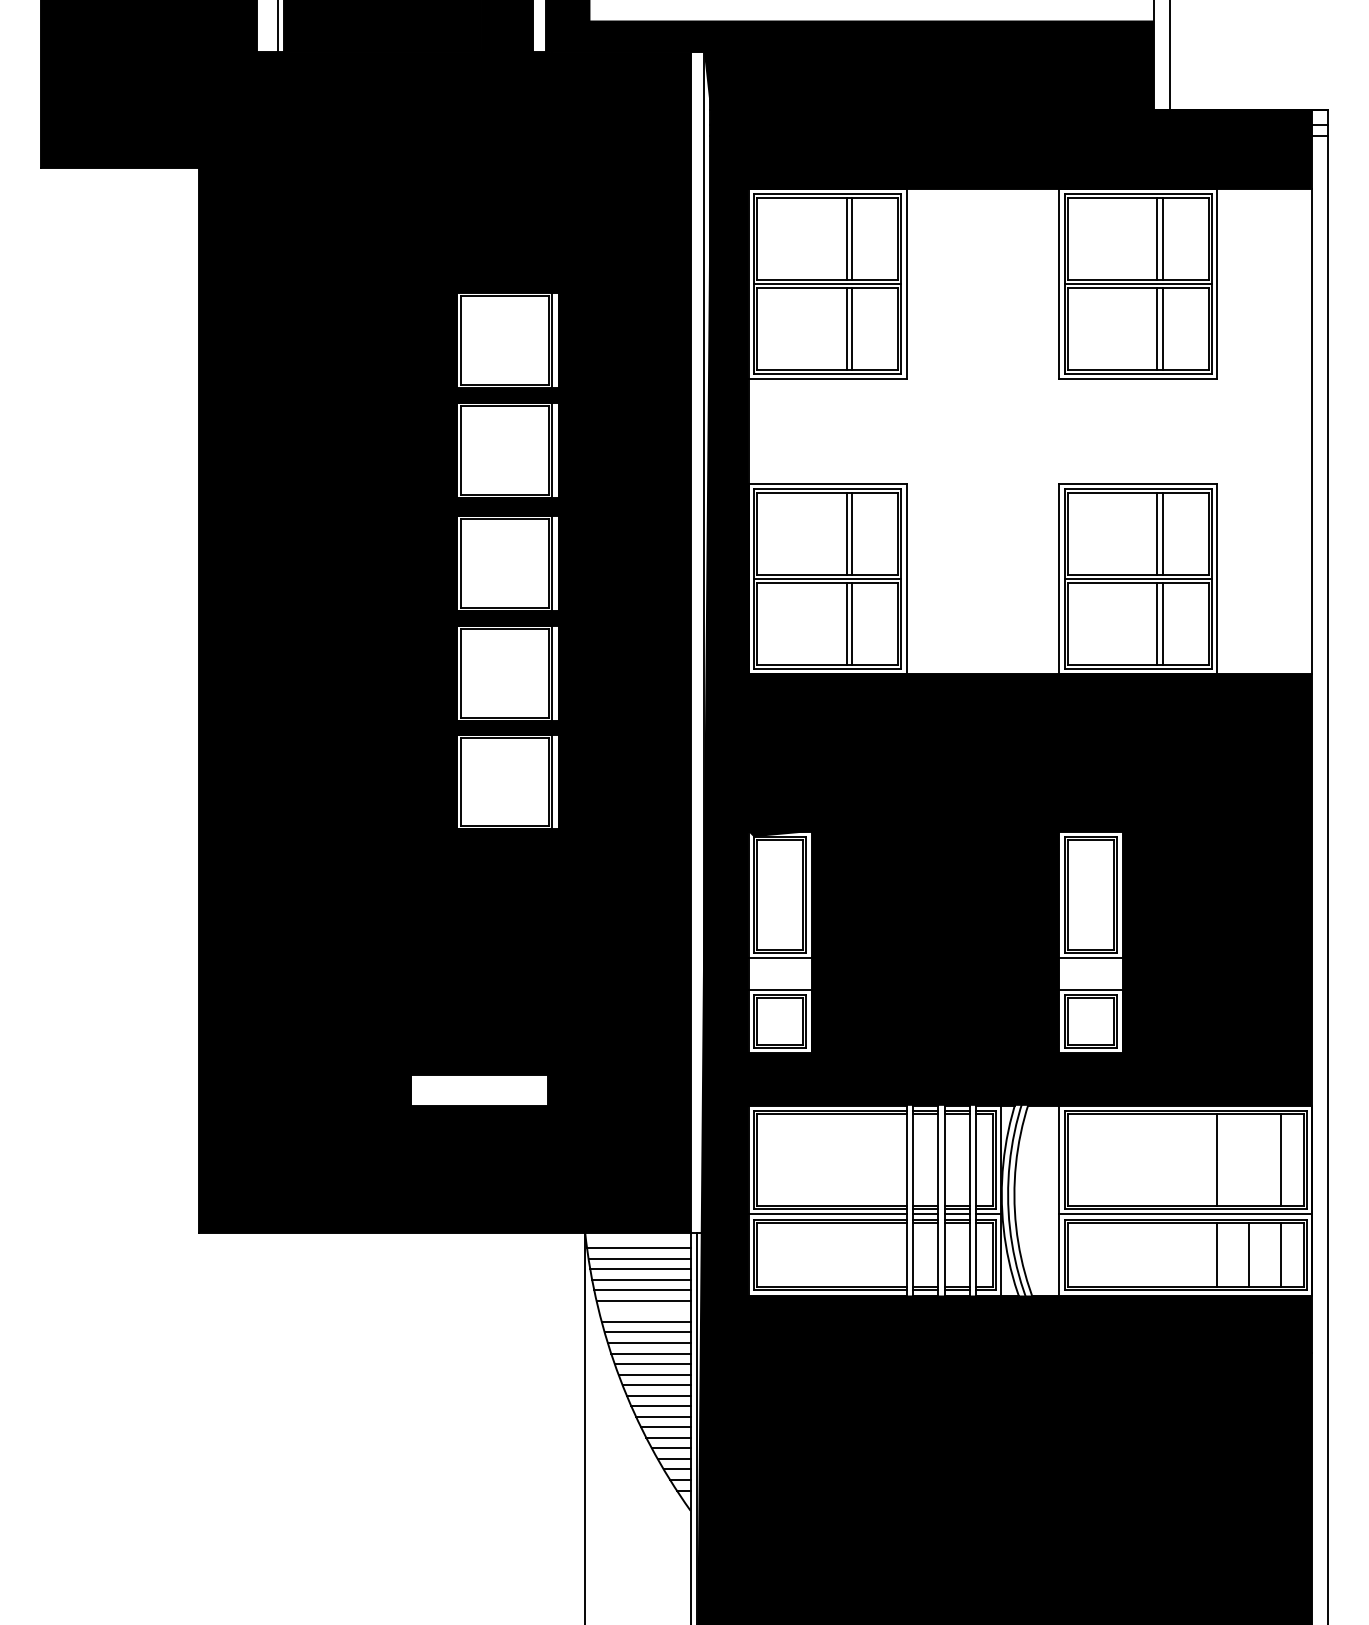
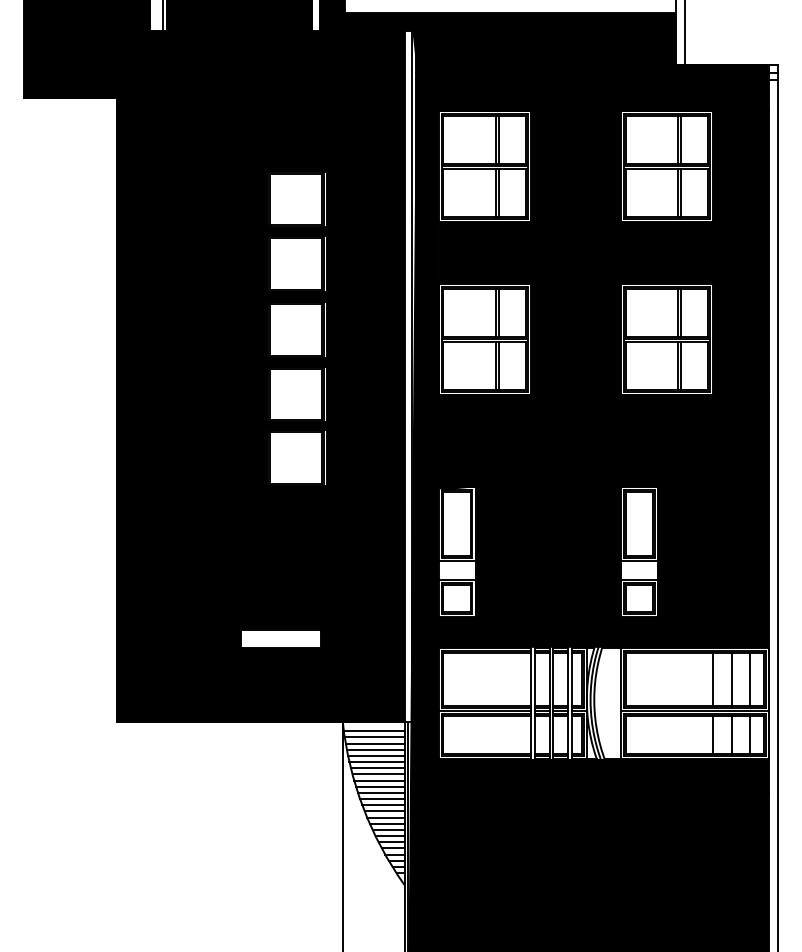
fill: (1030, 430) -> (603, 252), added
line: (1248, 1159) -> (731, 679), added
line: (644, 1311) -> (377, 768), added

